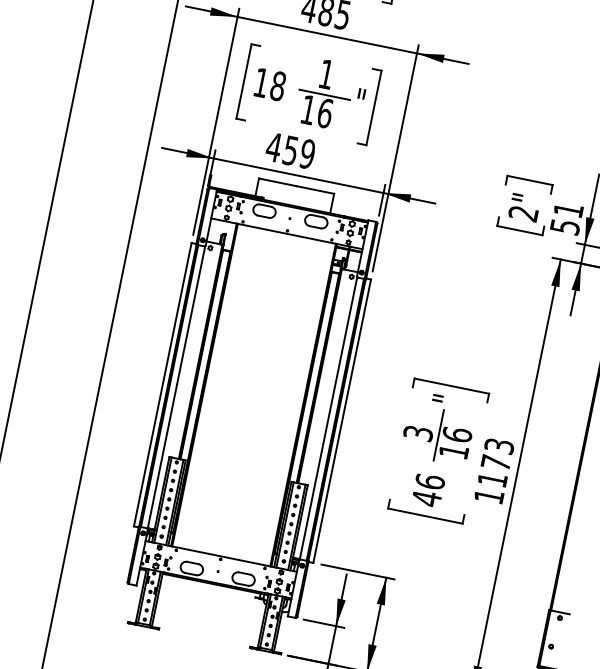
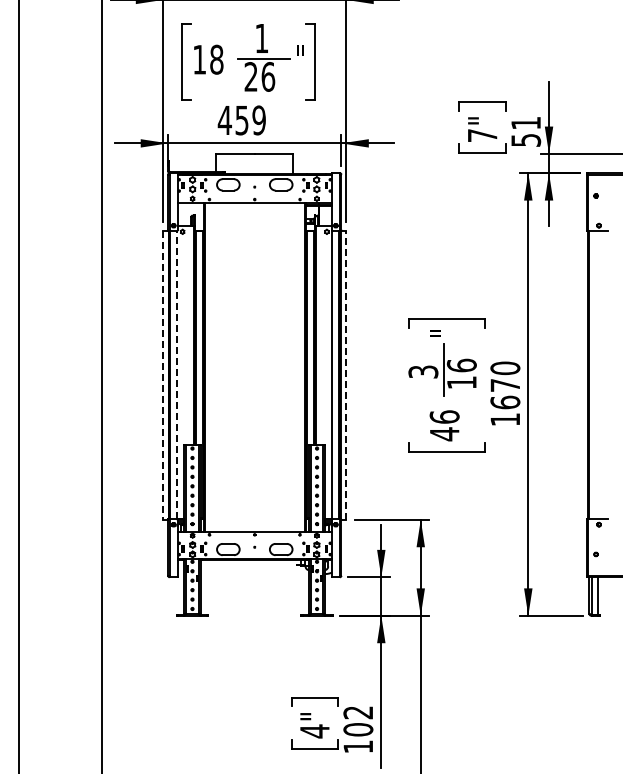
text: (307, 109) -> (250, 76), 16 -> 26
text: (523, 213) -> (482, 135), 2" -> 7"
line: (162, 385) -> (163, 375), solid -> dashed
line: (176, 386) -> (177, 374), solid -> dashed
line: (342, 421) -> (346, 375), solid -> dashed
text: (496, 463) -> (505, 385), 1173 -> 1670

